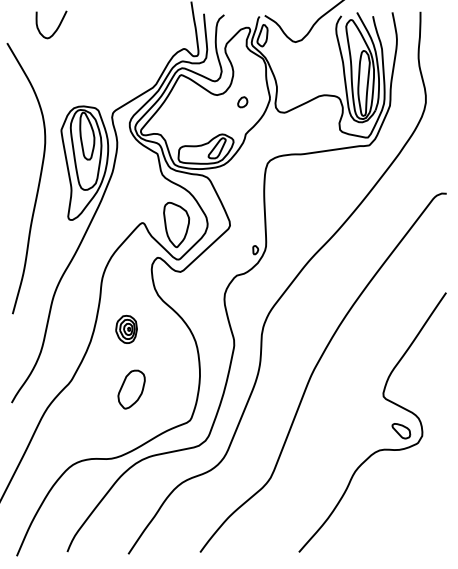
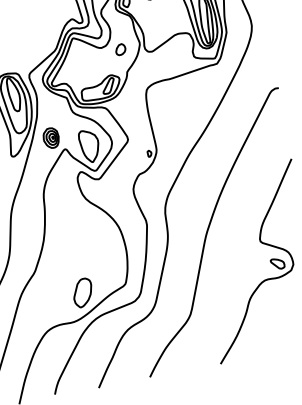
part: (242, 102) -> (120, 49), size x1.43
part: (126, 328) -> (51, 137), moved
part: (131, 389) -> (82, 292), moved

